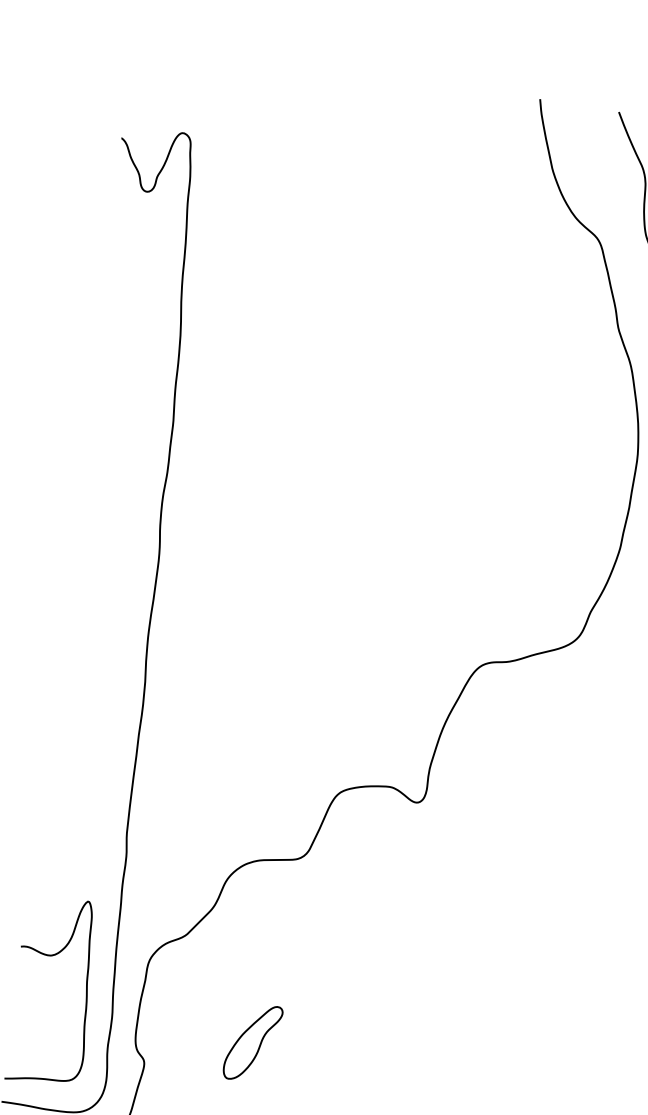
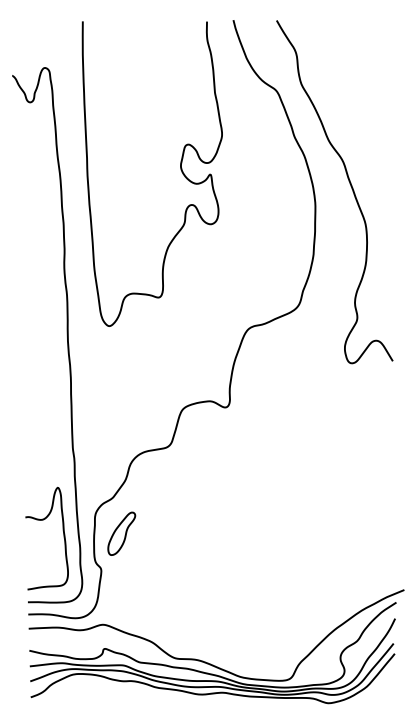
curve: (401, 358) -> (180, 170), added
part: (252, 1042) -> (121, 533), moved

